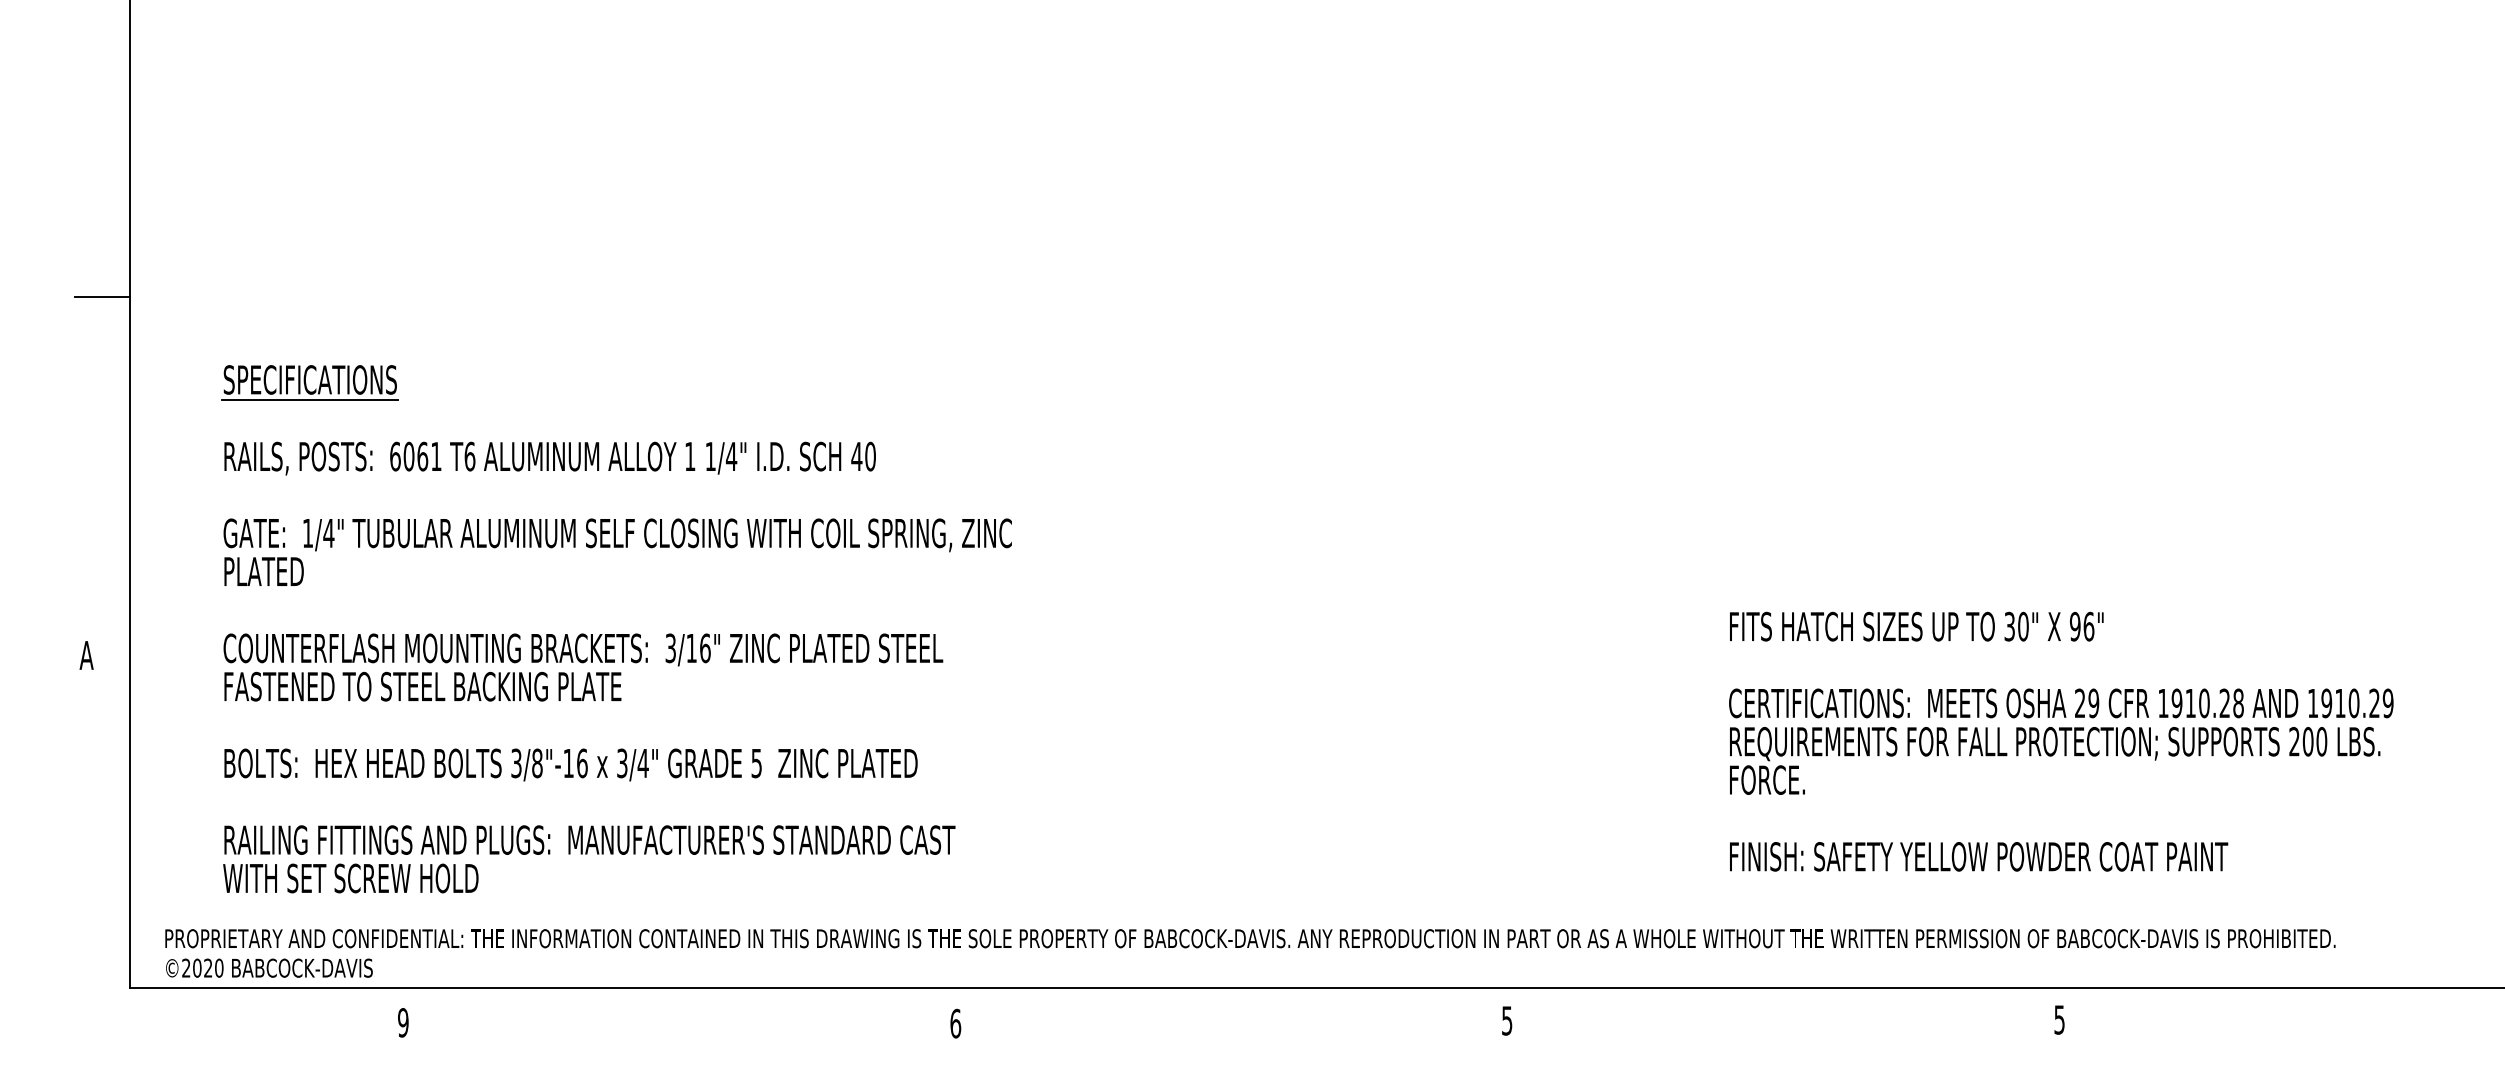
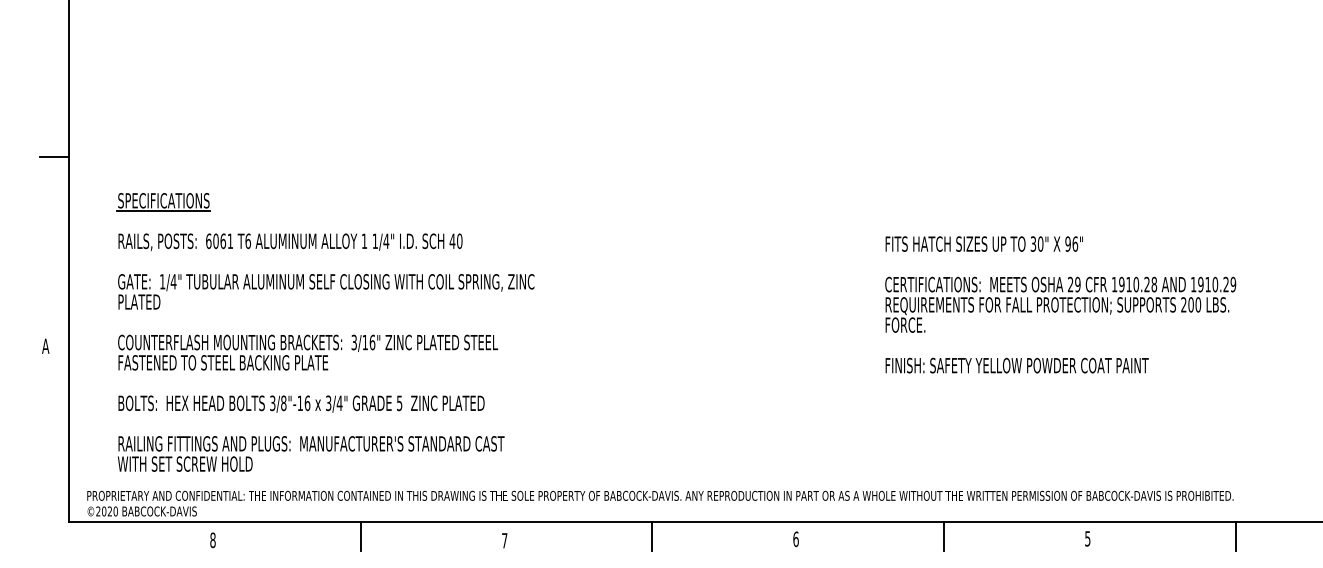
text: (2060, 741) -> (1060, 304), moved
line: (682, 1013) -> (360, 535), added
line: (1235, 1013) -> (652, 535), added
line: (1786, 1013) -> (943, 535), added
line: (2339, 1013) -> (1235, 535), added
text: (1506, 1021) -> (795, 539), 5 -> 6
text: (402, 1023) -> (212, 540), 9 -> 8
text: (955, 1023) -> (504, 540), 6 -> 7

